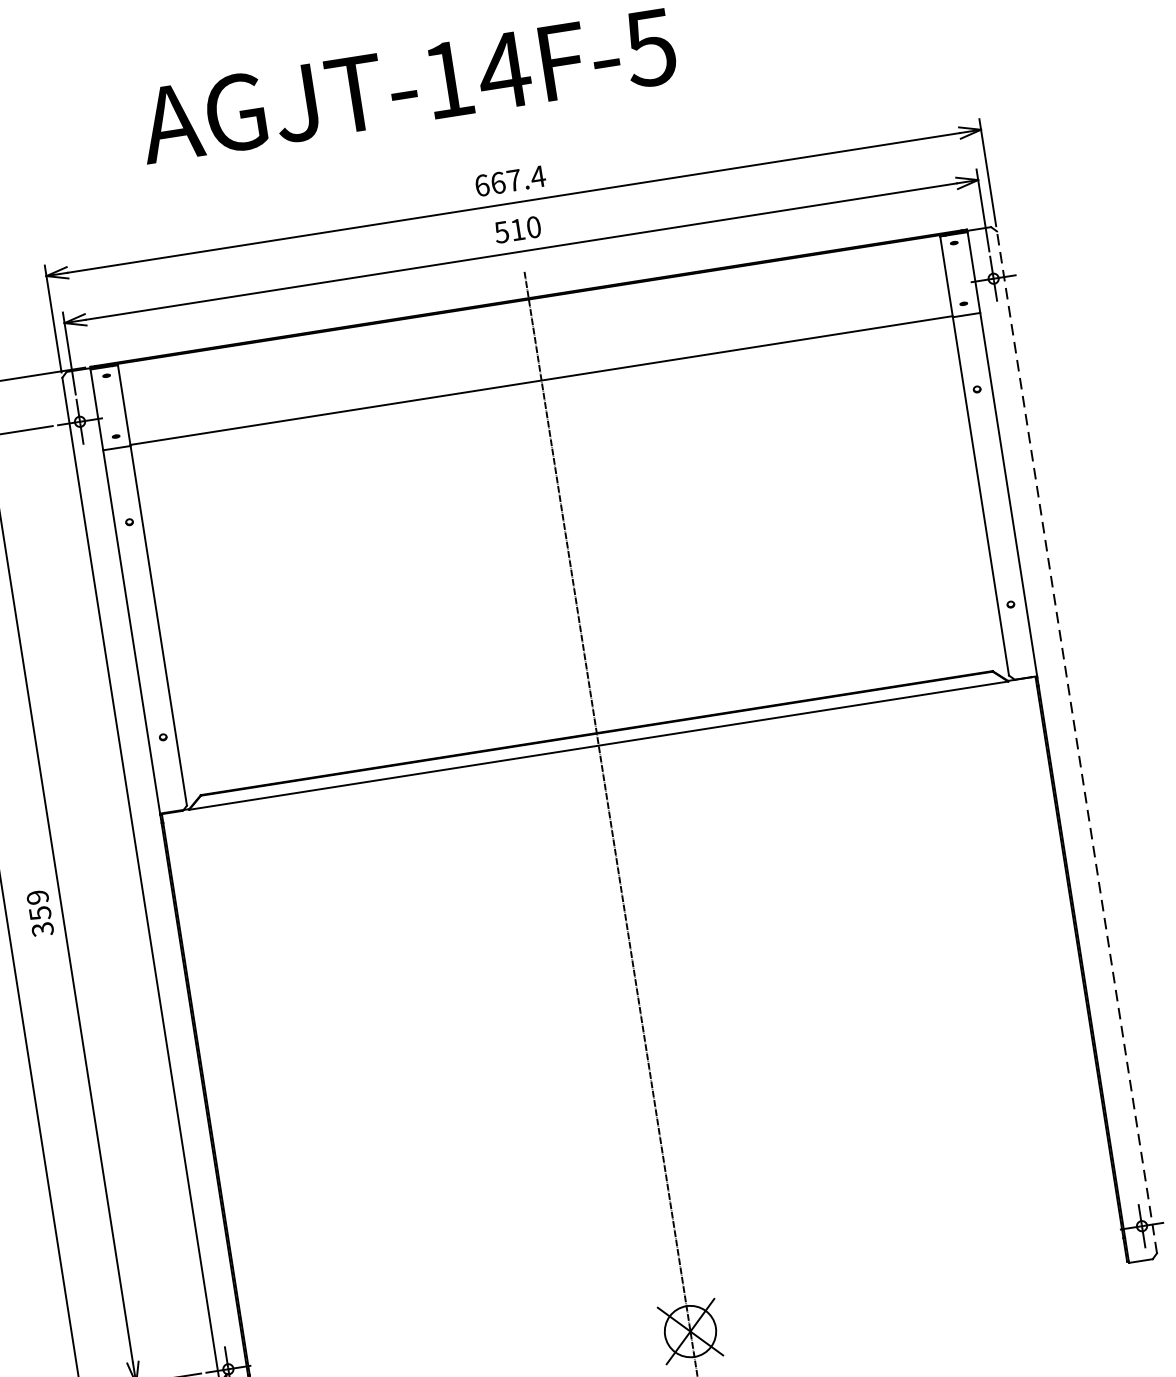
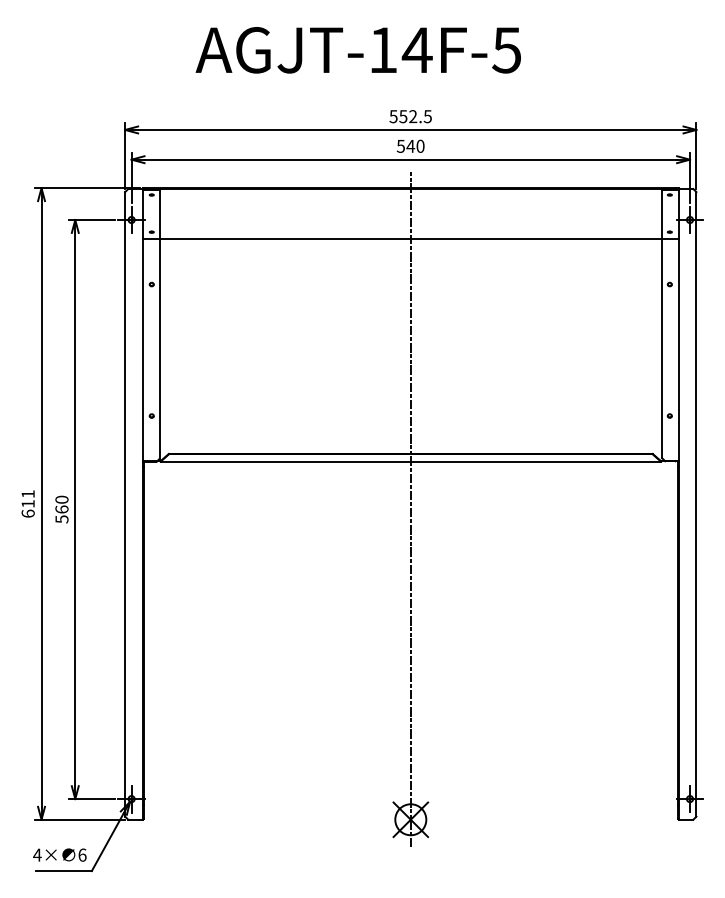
text: (509, 180) -> (410, 116), 667.4 -> 552.5
text: (517, 230) -> (410, 146), 510 -> 540
line: (1076, 740) -> (696, 503), dashed -> solid
text: (39, 911) -> (61, 508), 359 -> 560

